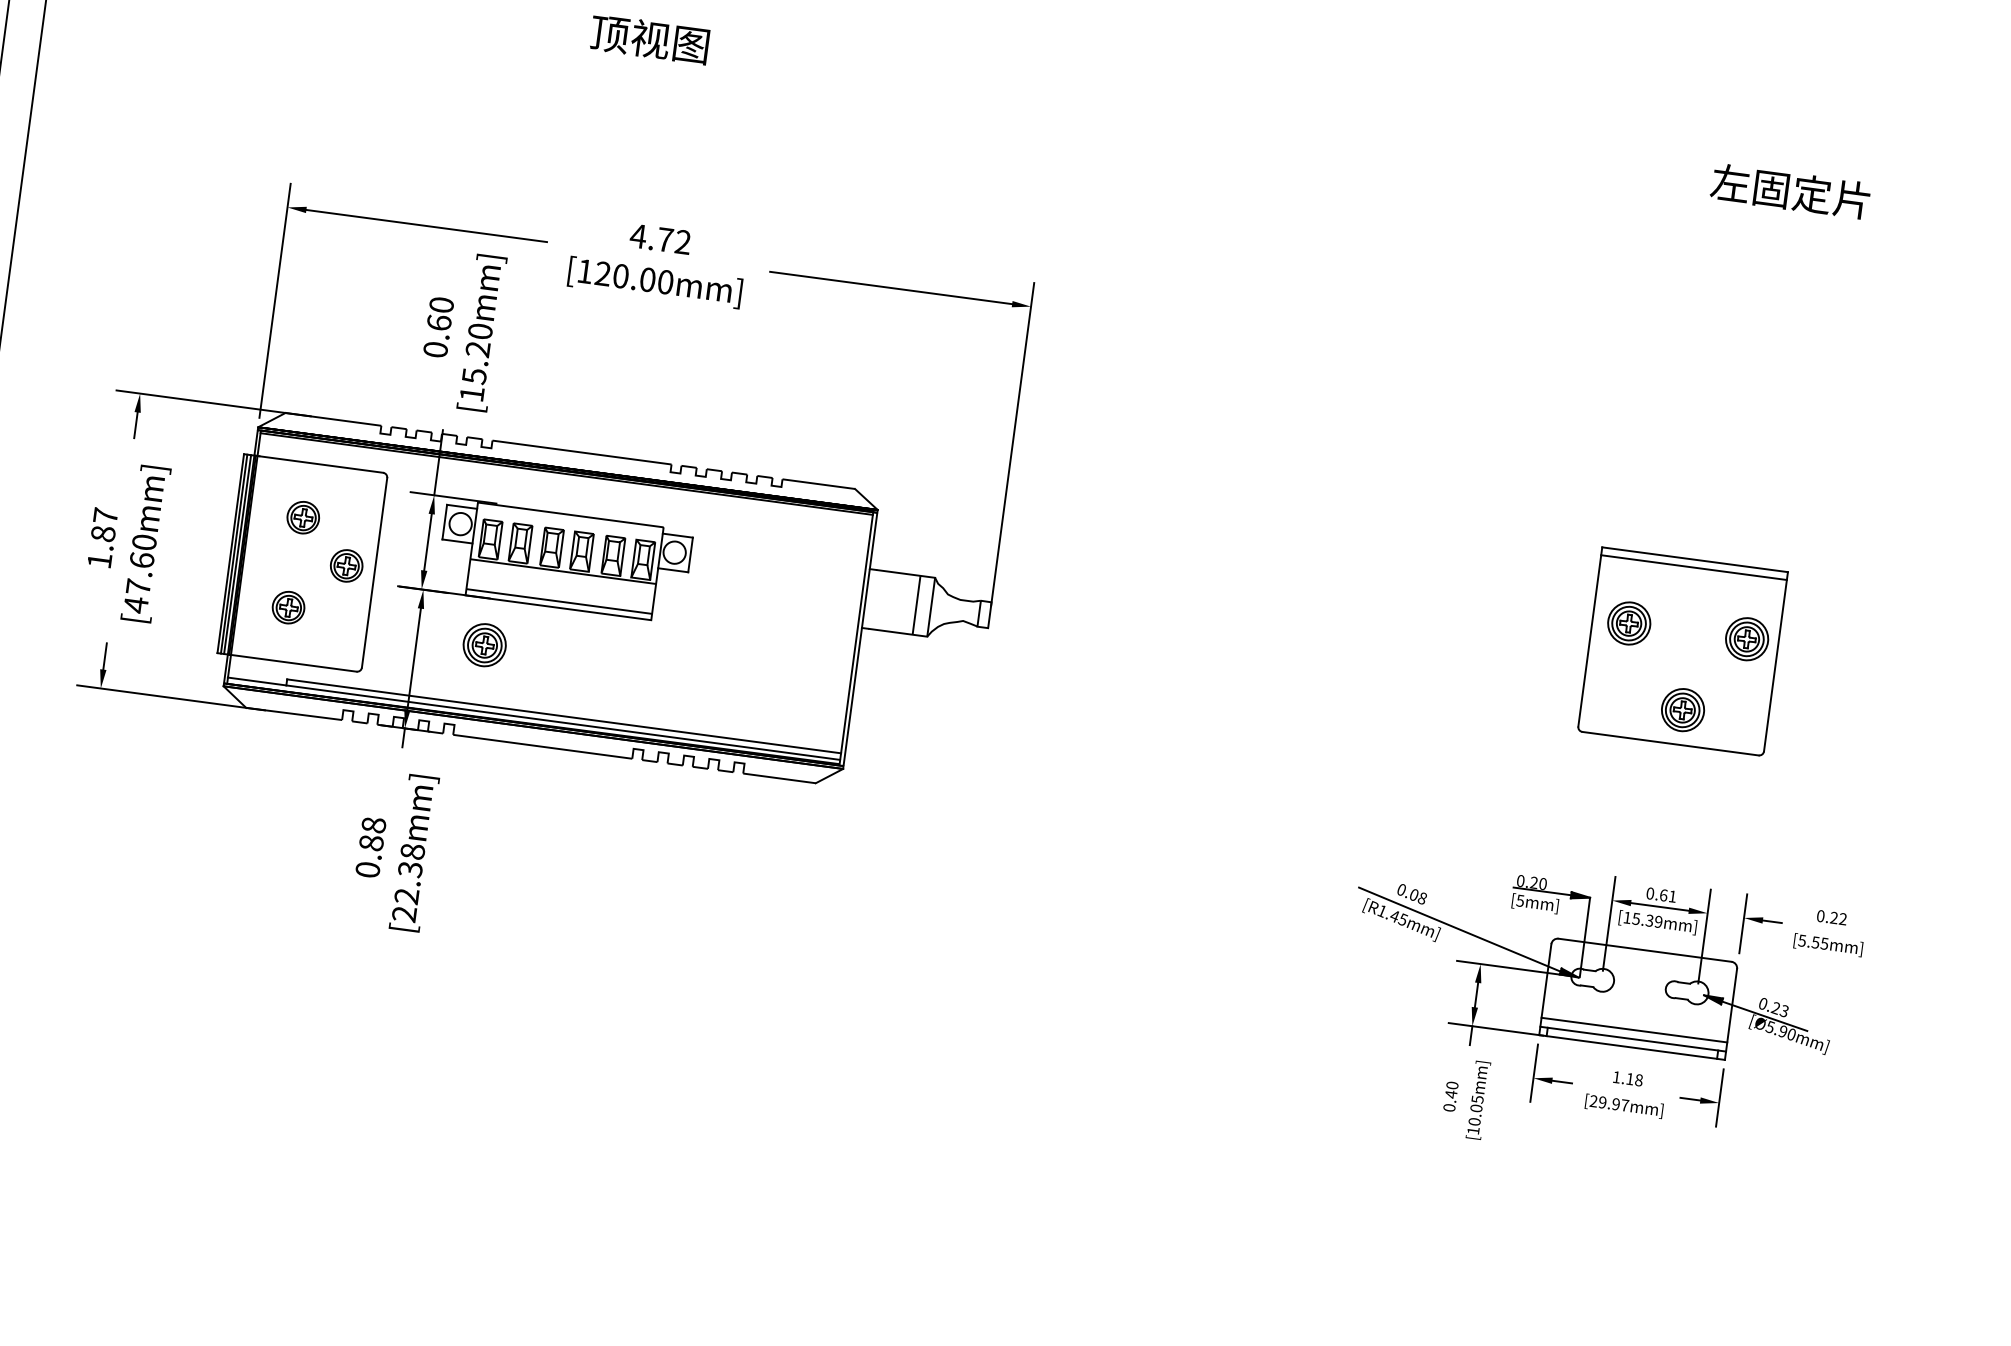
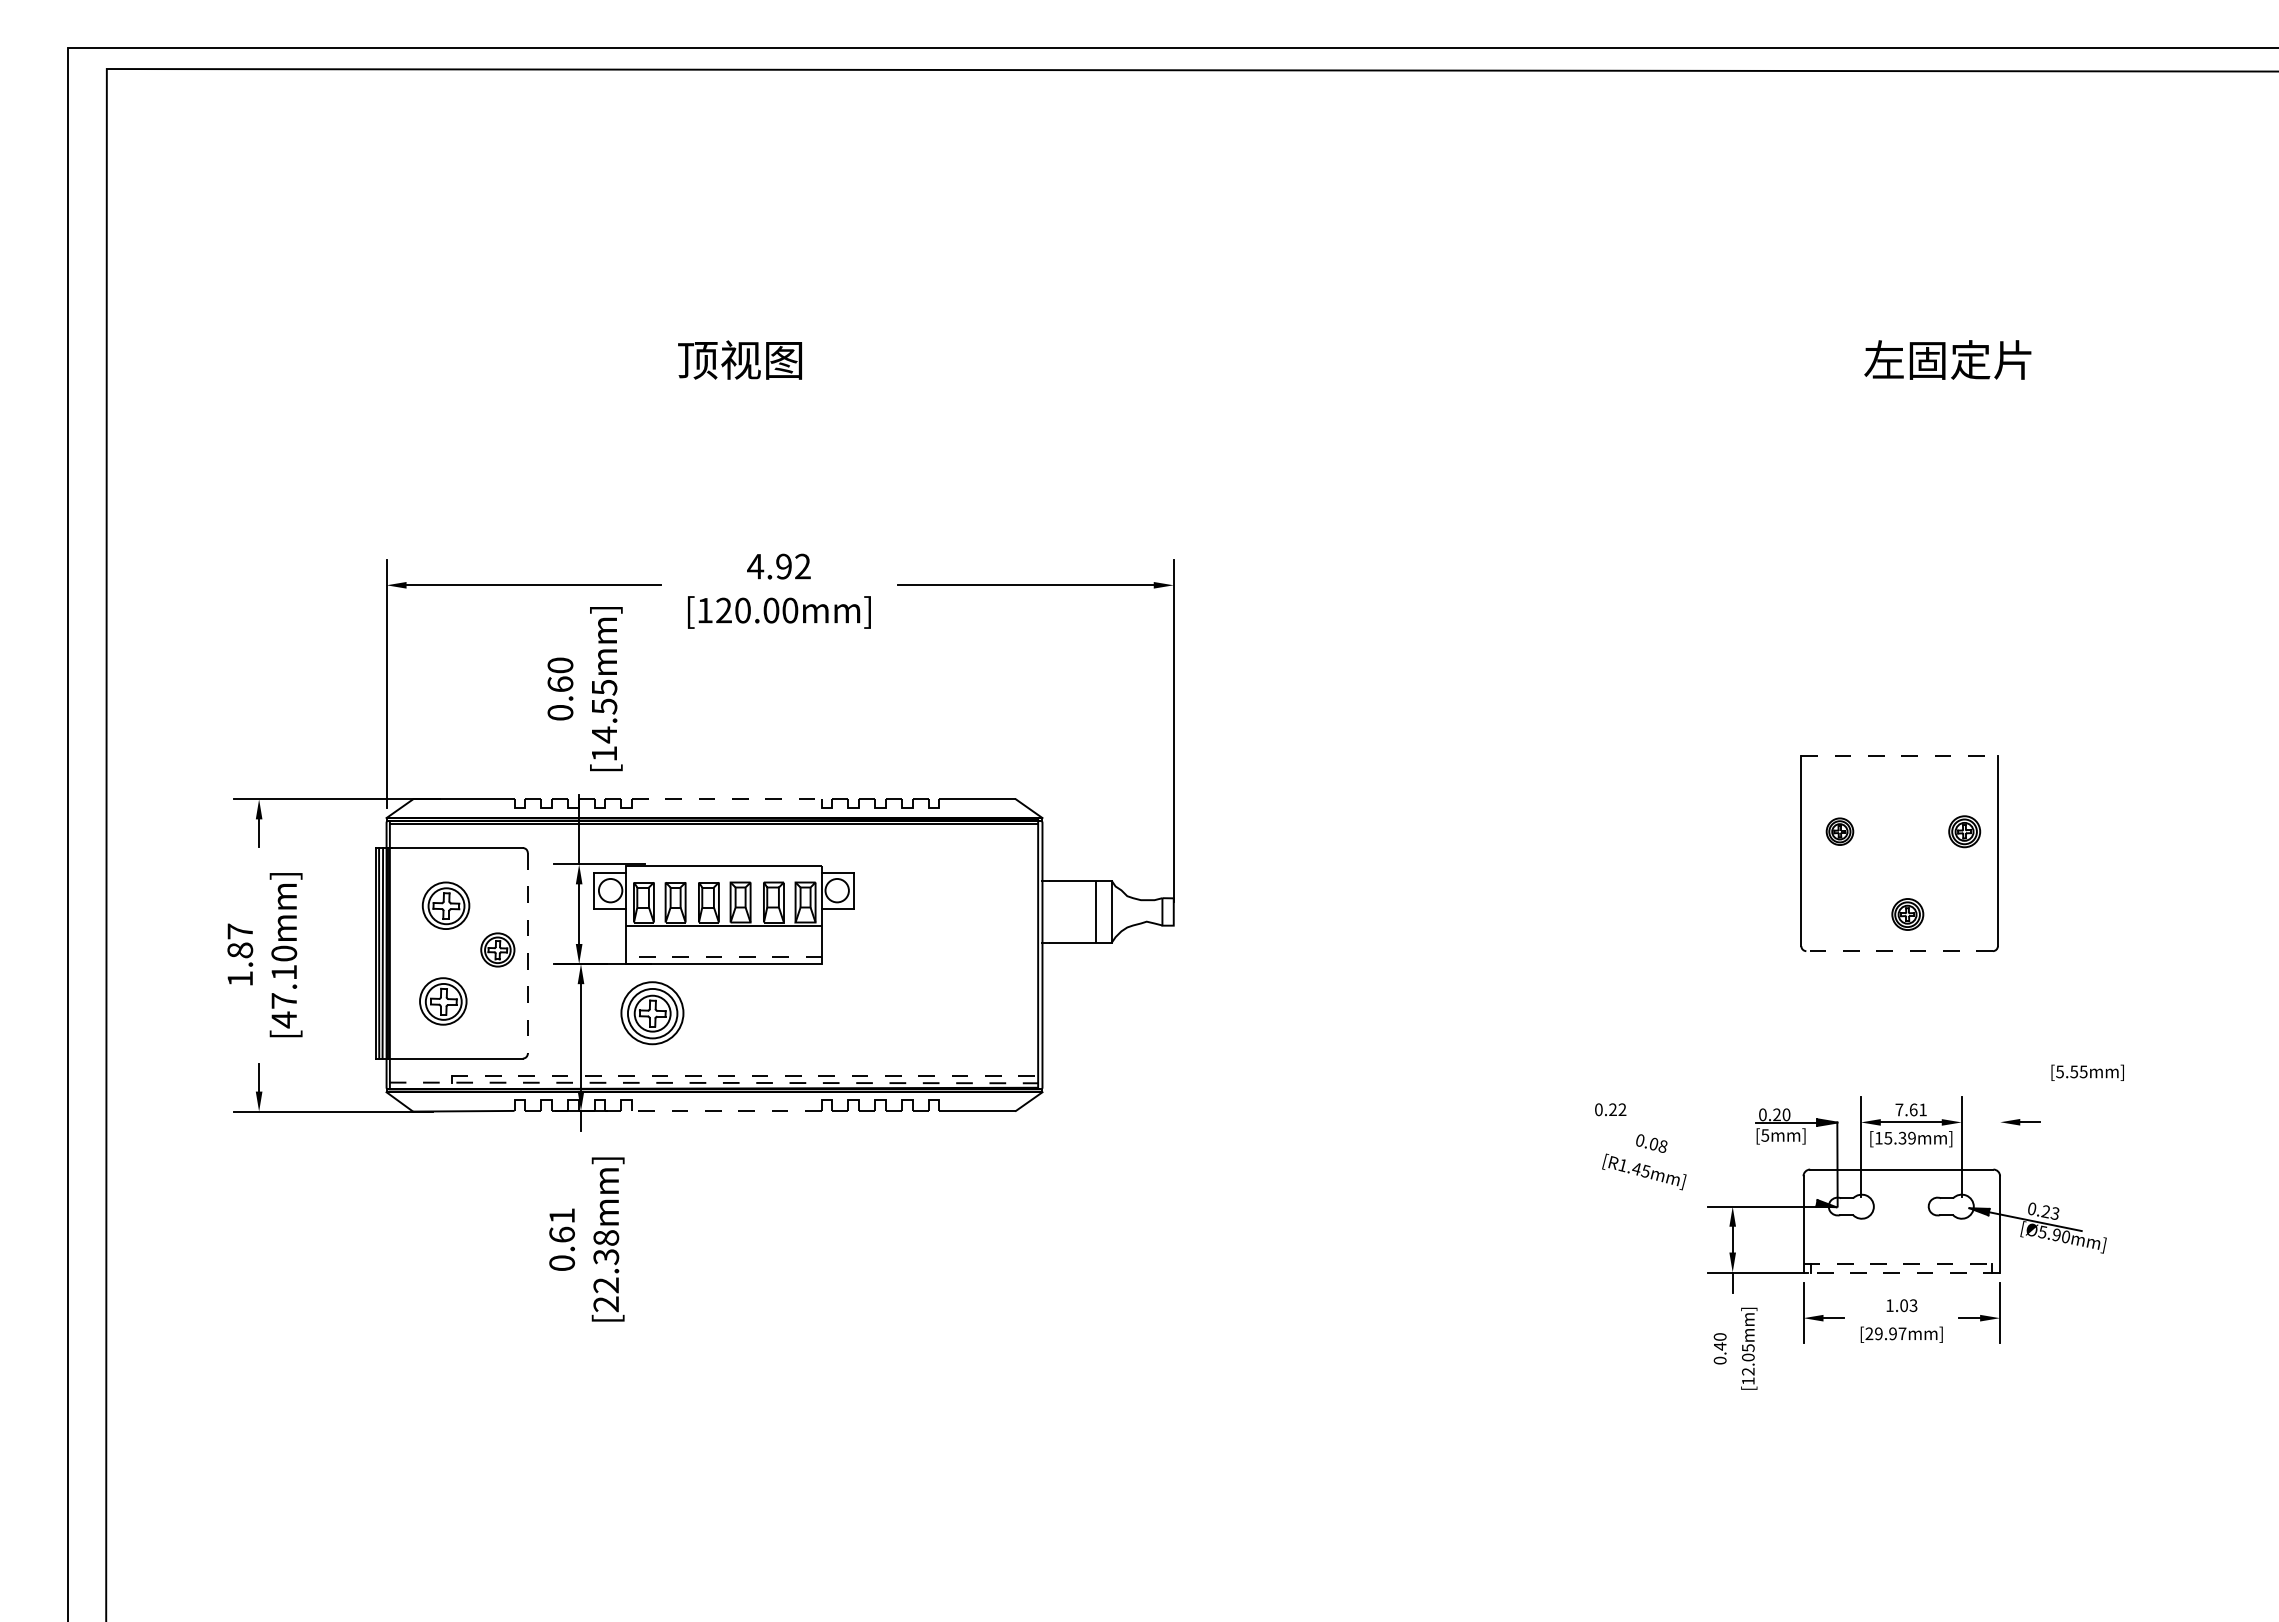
text: (664, 239) -> (783, 566), 4.72 -> 4.92
text: (477, 354) -> (604, 711), [15.20mm] -> [14.55mm]
line: (581, 452) -> (726, 799), solid -> dashed
part: (302, 517) -> (445, 905), size x1.4
text: (142, 559) -> (284, 971), [47.60mm] -> [47.10mm]
line: (1695, 559) -> (1900, 756), solid -> dashed
line: (1693, 567) -> (1899, 764), removed
line: (374, 572) -> (527, 953), solid -> dashed
line: (558, 601) -> (723, 957), solid -> dashed
part: (287, 607) -> (442, 1001), size x1.4
part: (1628, 623) -> (1839, 831), size x0.6
part: (1746, 638) -> (1964, 831), size x0.7
part: (484, 645) -> (652, 1013), size x1.4
part: (1682, 710) -> (1907, 914), size x0.7
line: (564, 716) -> (745, 1076), solid -> dashed
line: (534, 718) -> (714, 1082), solid -> dashed
line: (1670, 744) -> (1899, 951), solid -> dashed
line: (542, 746) -> (726, 1110), solid -> dashed
text: (372, 834) -> (561, 1225), 0.88 -> 0.61
text: (1650, 893) -> (1899, 1109), 0.61 -> 7.61
text: (1831, 917) -> (1610, 1109), moved
line: (1743, 923) -> (2000, 1128), removed
line: (1461, 930) -> (1708, 1174), removed
text: (1828, 944) -> (2087, 1072), moved
line: (1634, 1030) -> (1901, 1254), removed
line: (1633, 1039) -> (1902, 1263), solid -> dashed
line: (1631, 1047) -> (1901, 1272), solid -> dashed
text: (1634, 1079) -> (1908, 1305), 1.18 -> 1.03
text: (1474, 1121) -> (1748, 1371), [10.05mm] -> [12.05mm]

